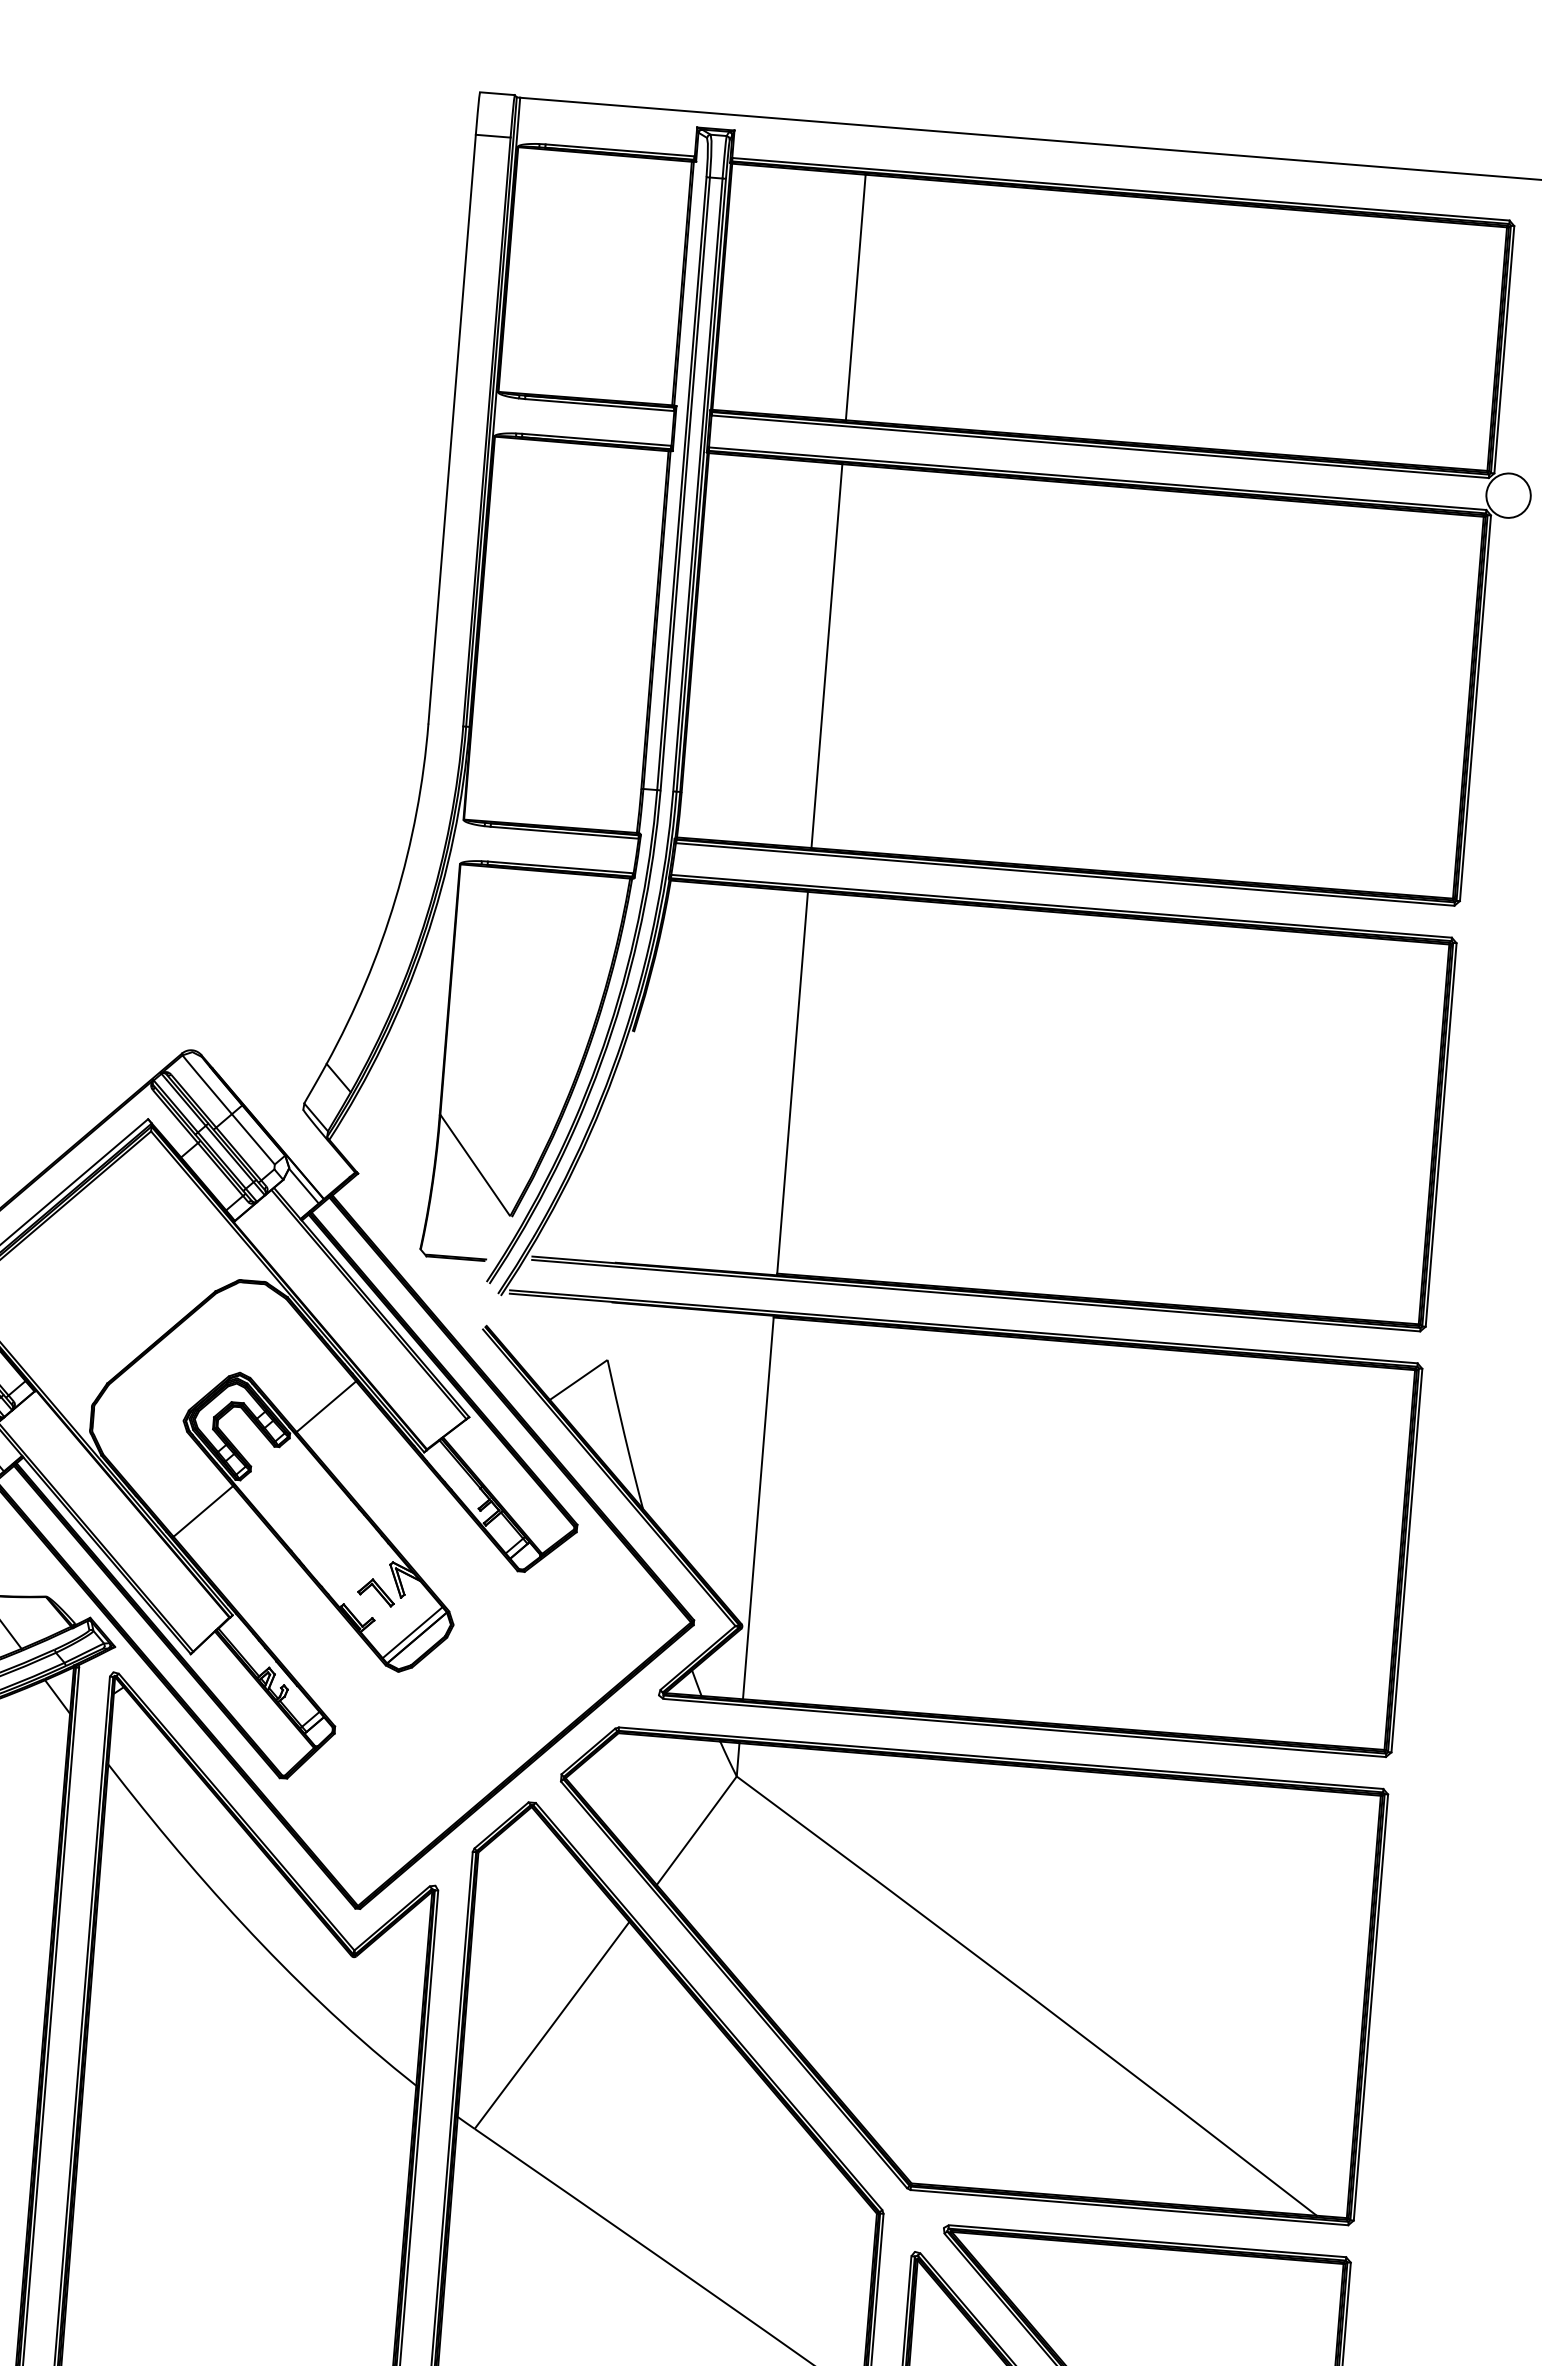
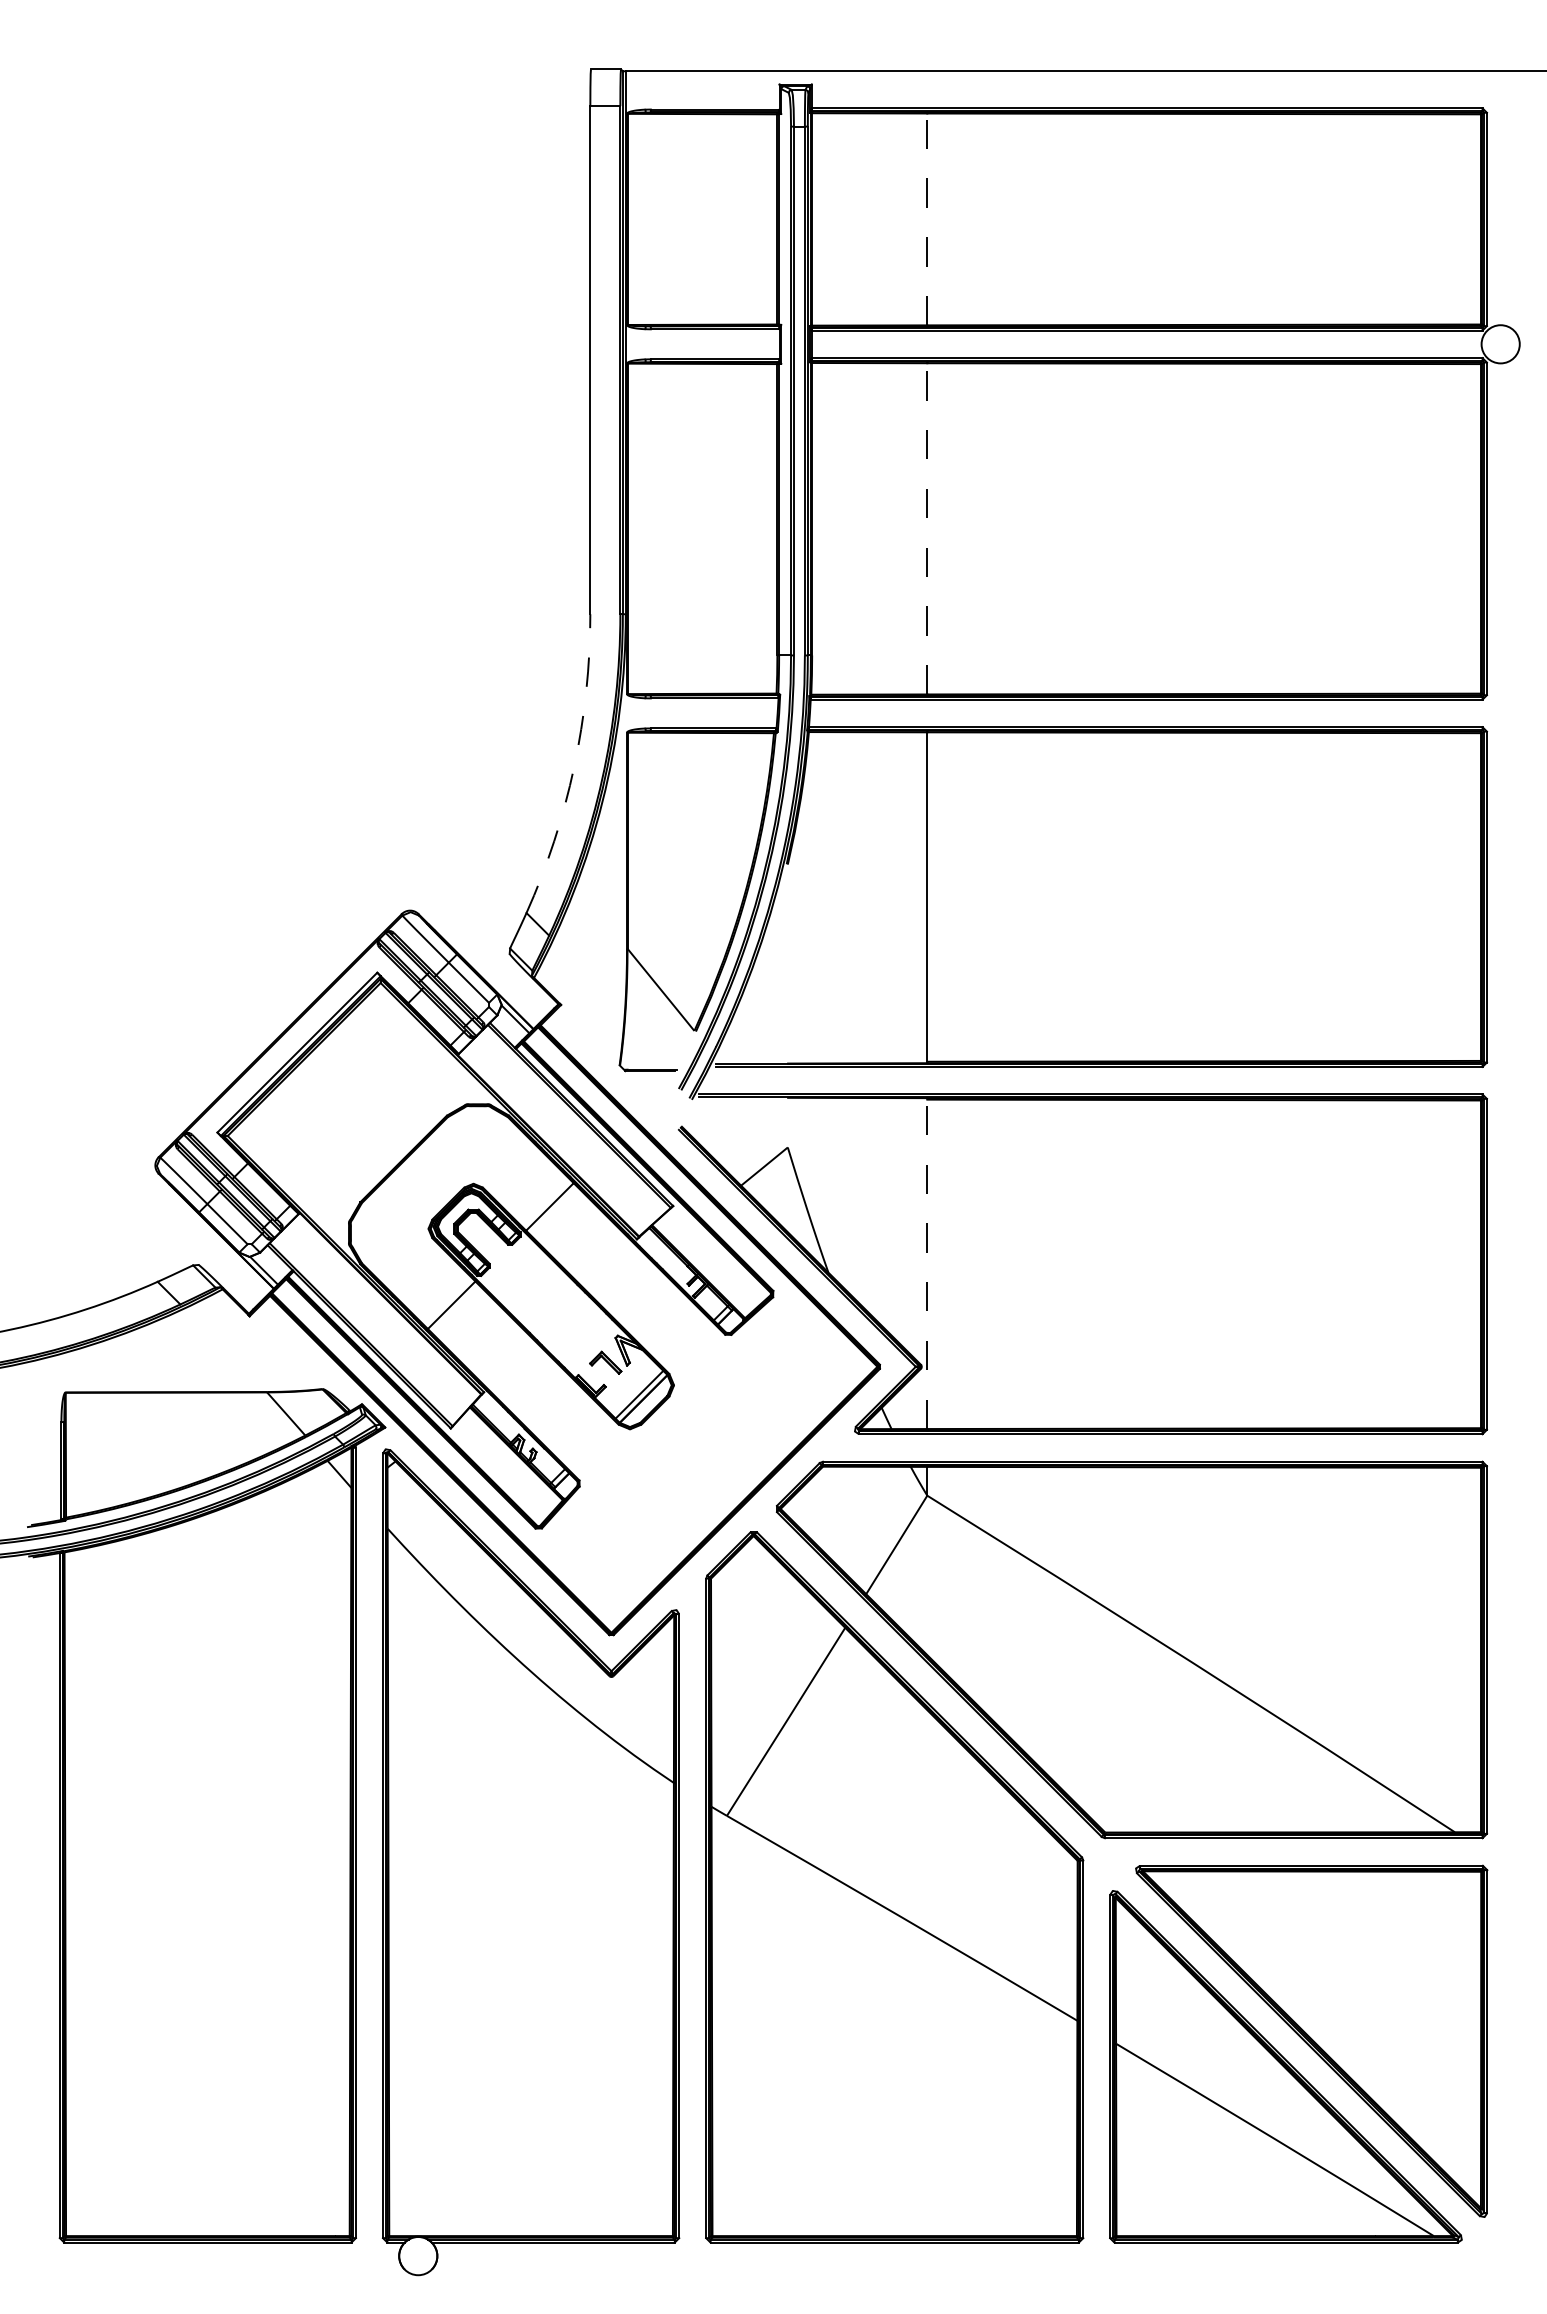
line: (855, 297) -> (927, 219), solid -> dashed
line: (827, 655) -> (927, 528), solid -> dashed
arc: (395, 898) -> (574, 766), solid -> dashed
line: (758, 1508) -> (927, 1264), solid -> dashed

